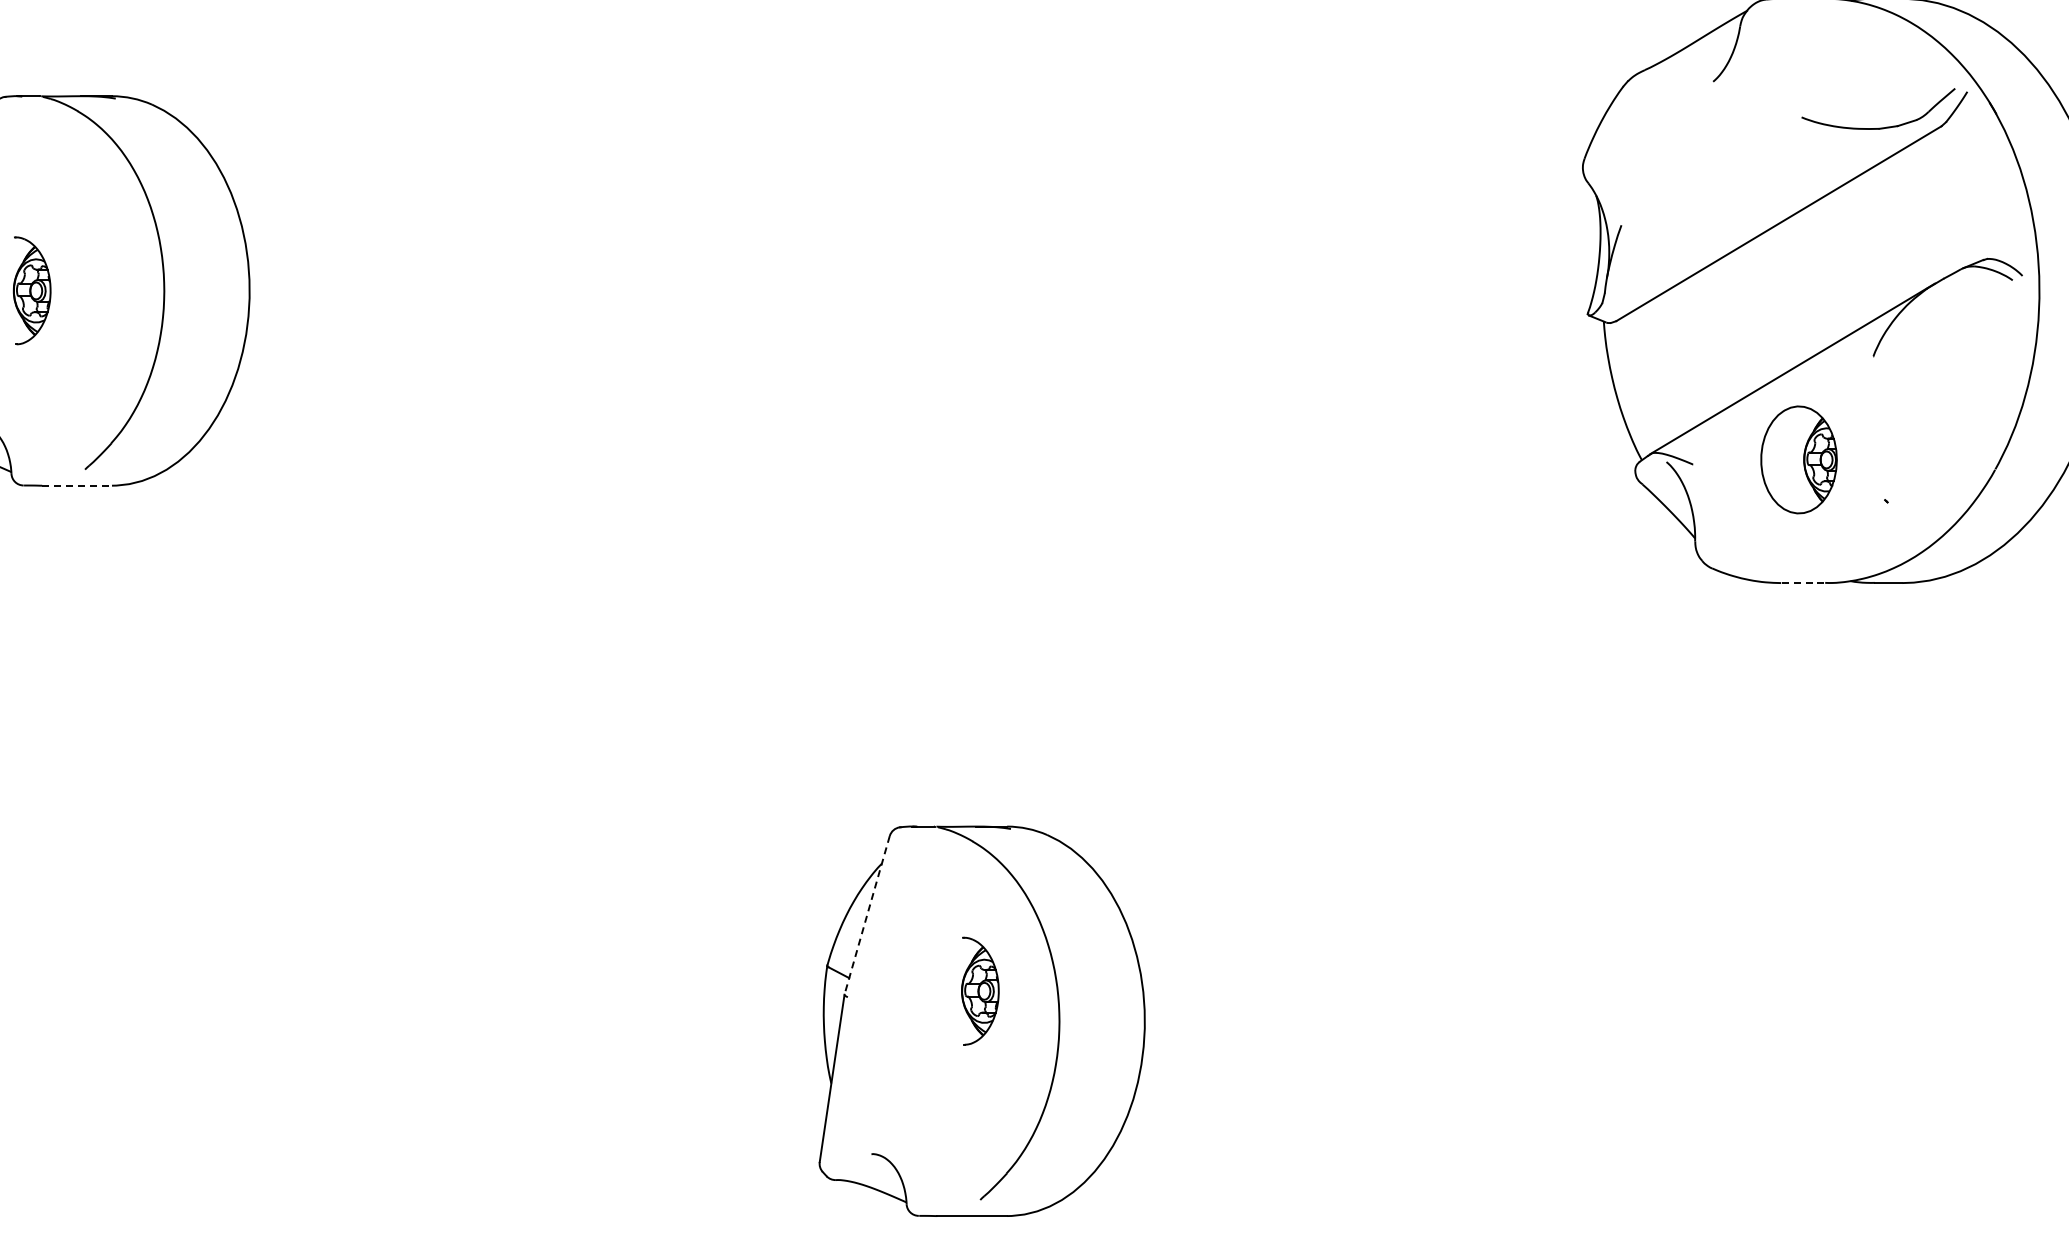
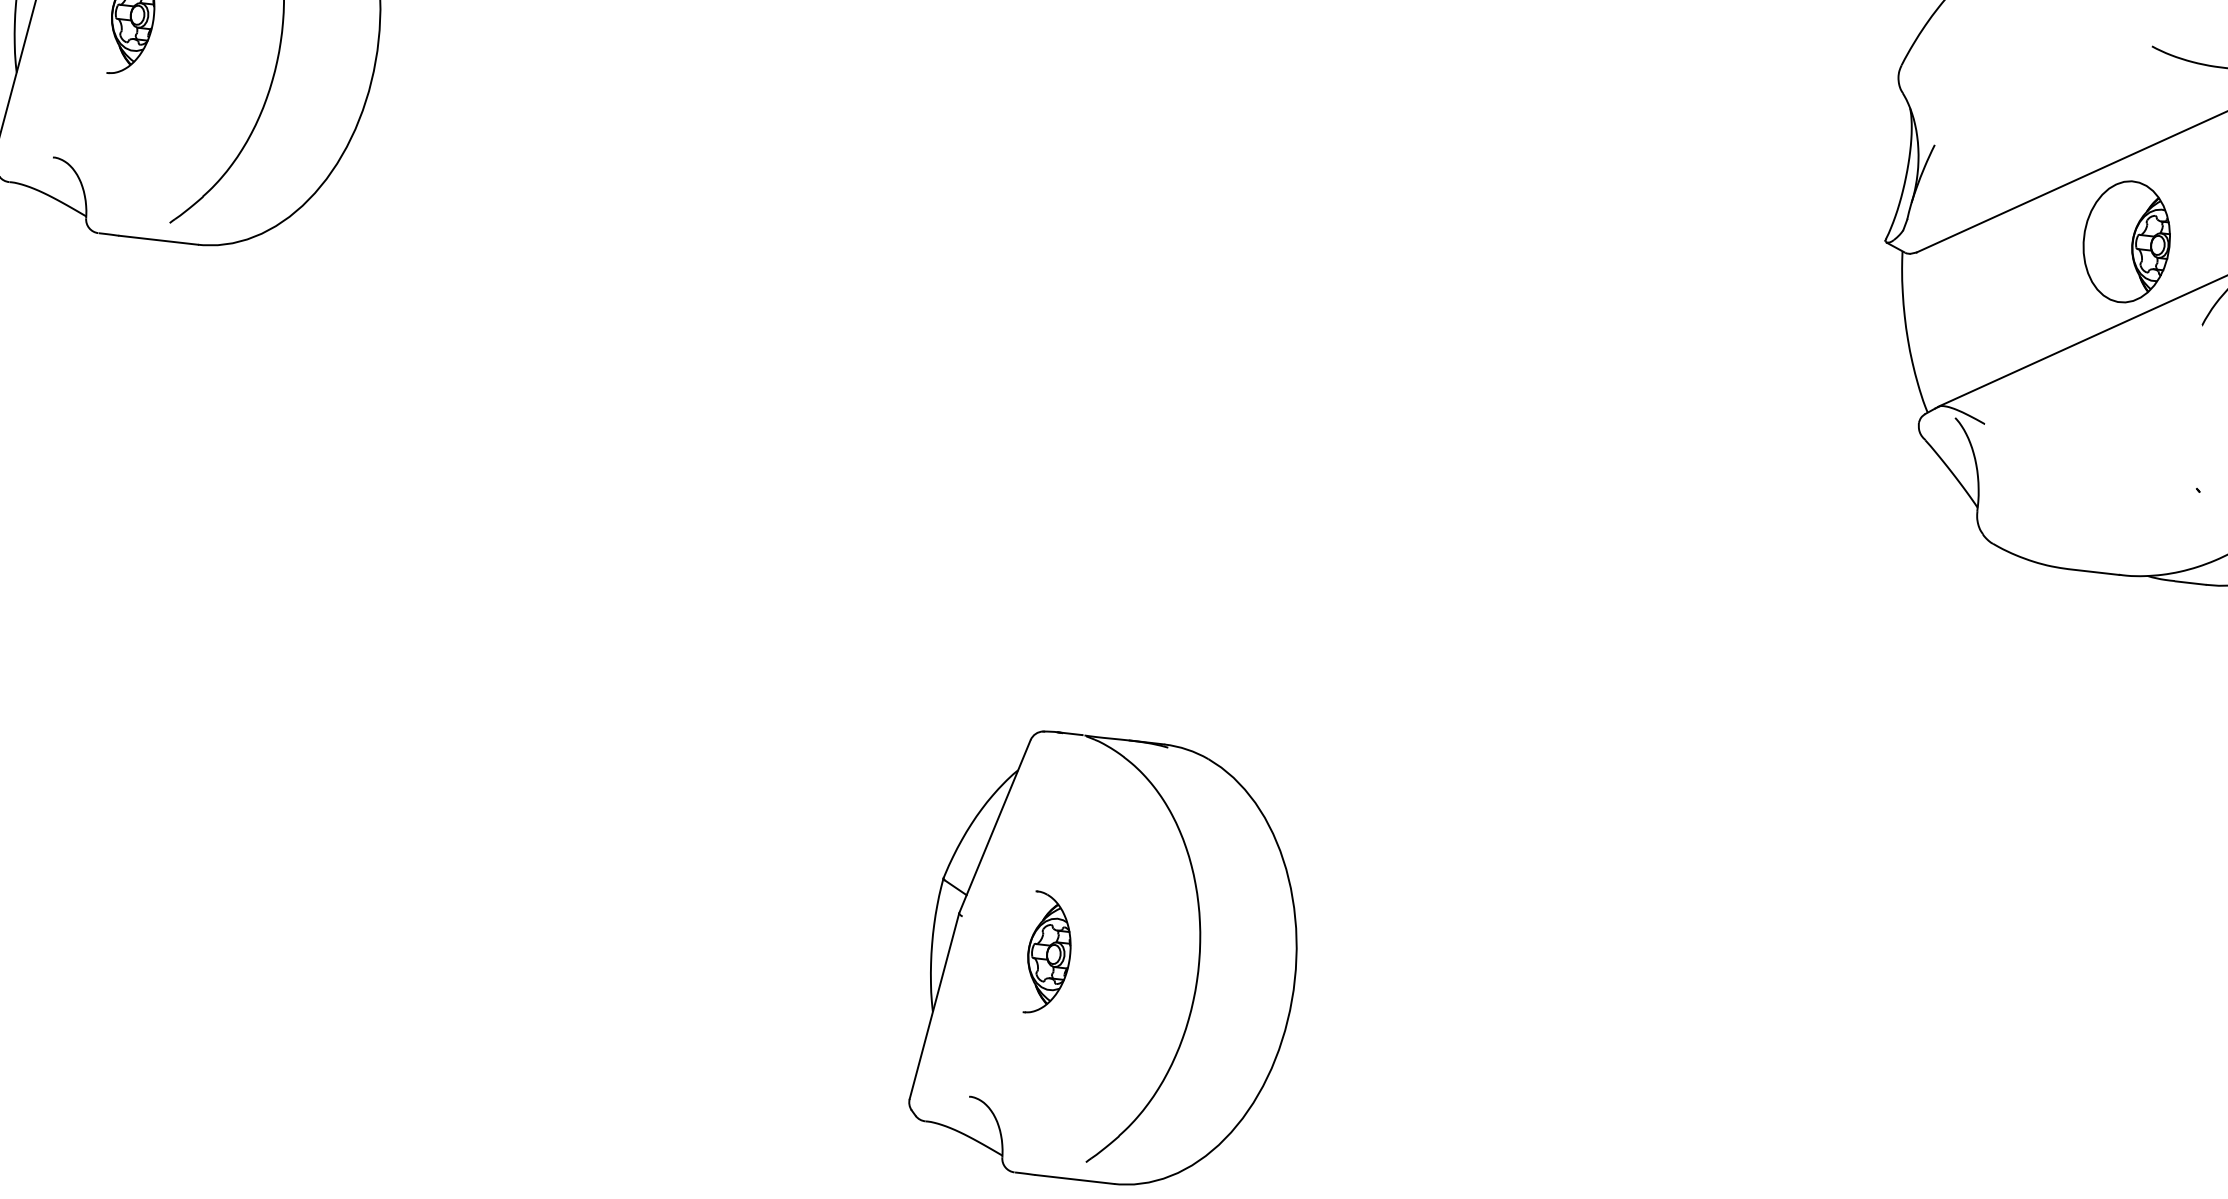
part: (1798, 459) -> (2126, 241), moved
line: (77, 485) -> (159, 240), dashed -> solid
line: (1804, 583) -> (2095, 572), dashed -> solid
line: (867, 915) -> (995, 826), dashed -> solid
part: (980, 990) -> (1049, 953), moved

